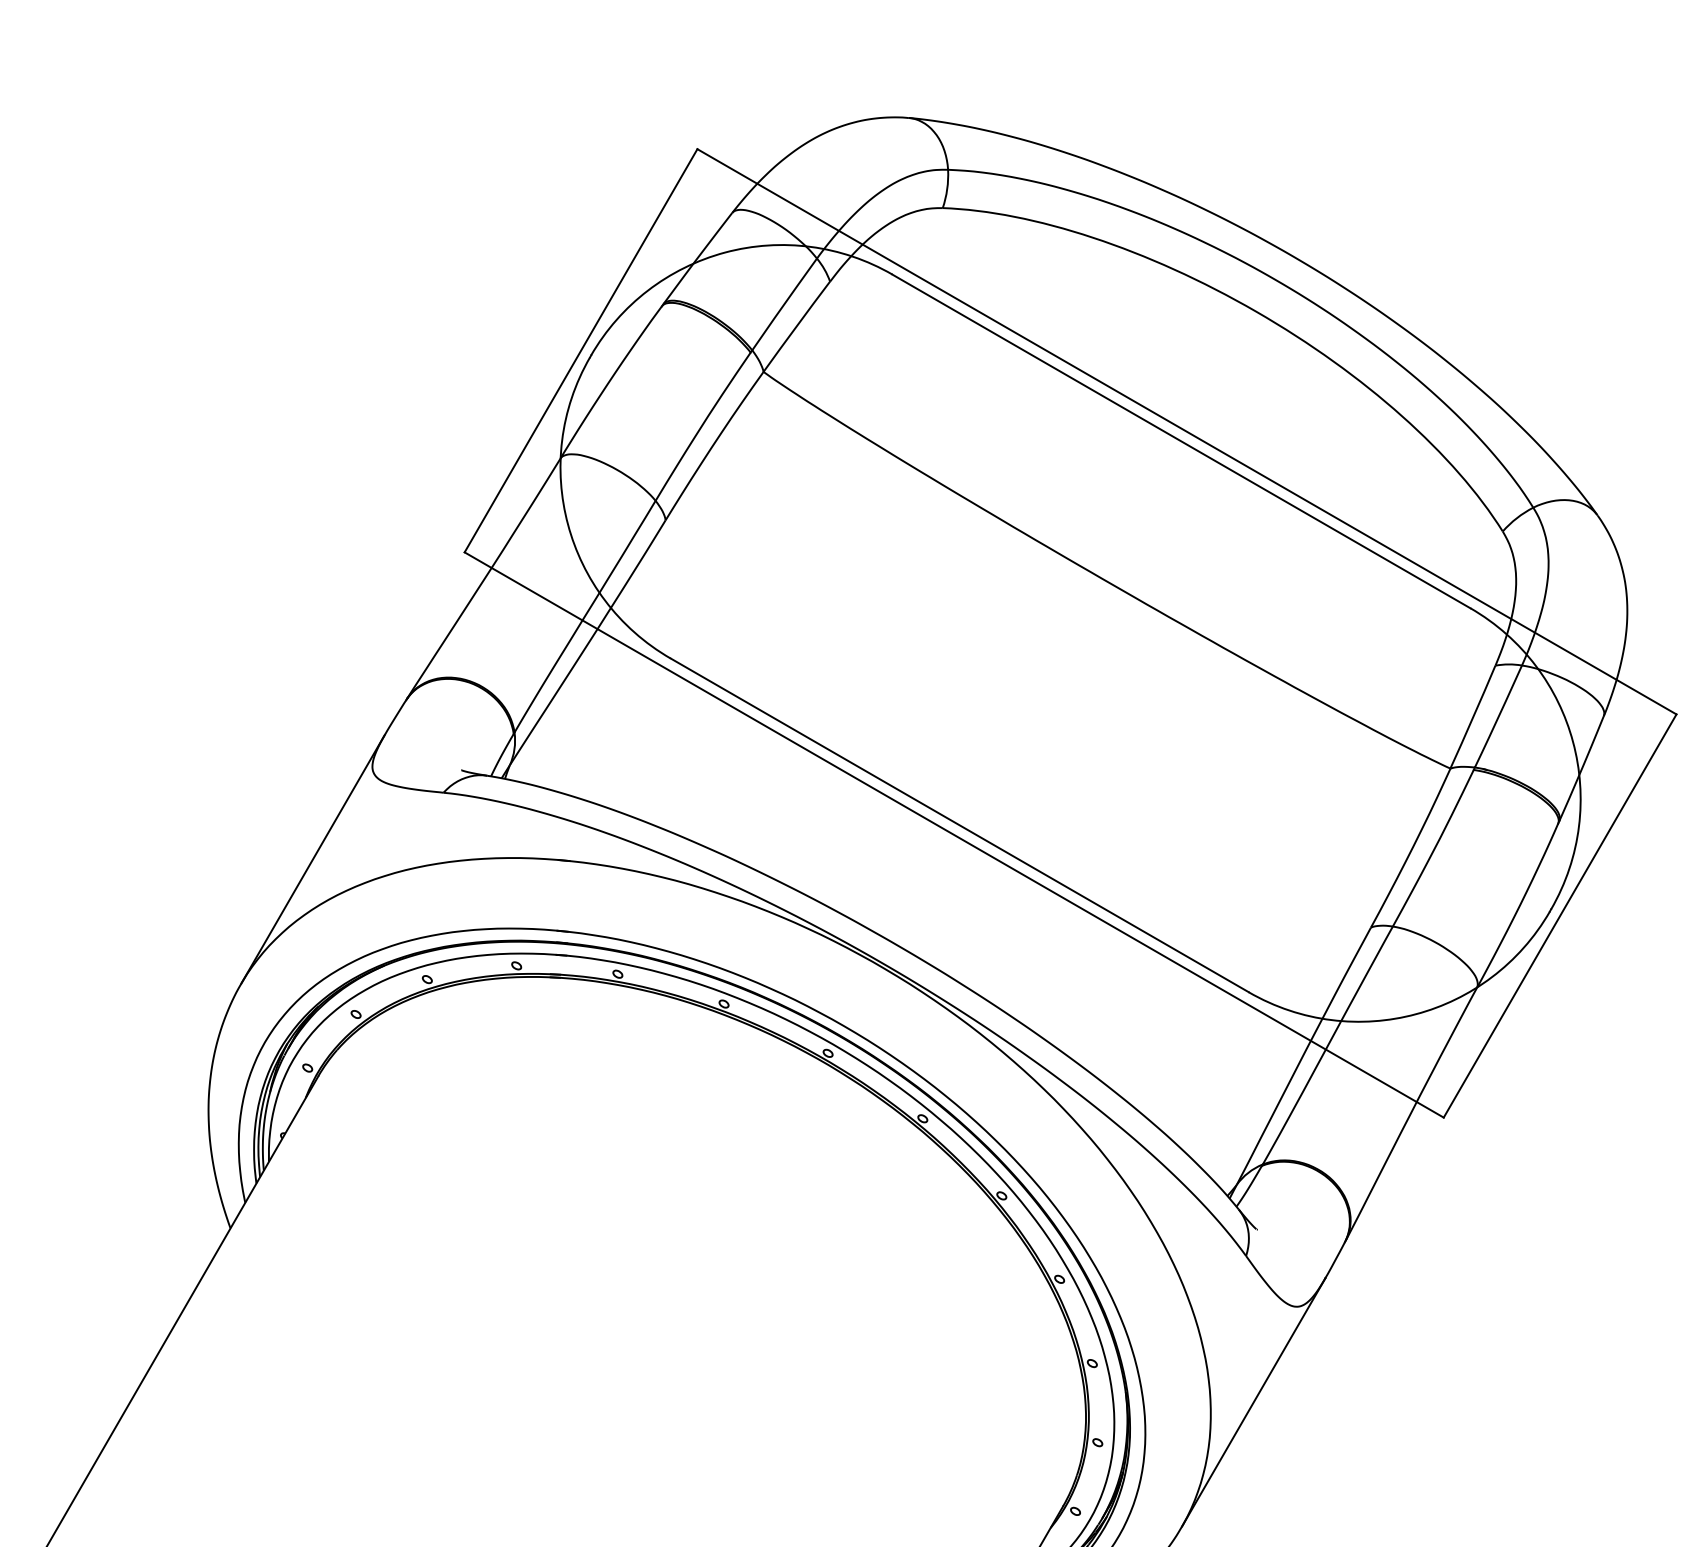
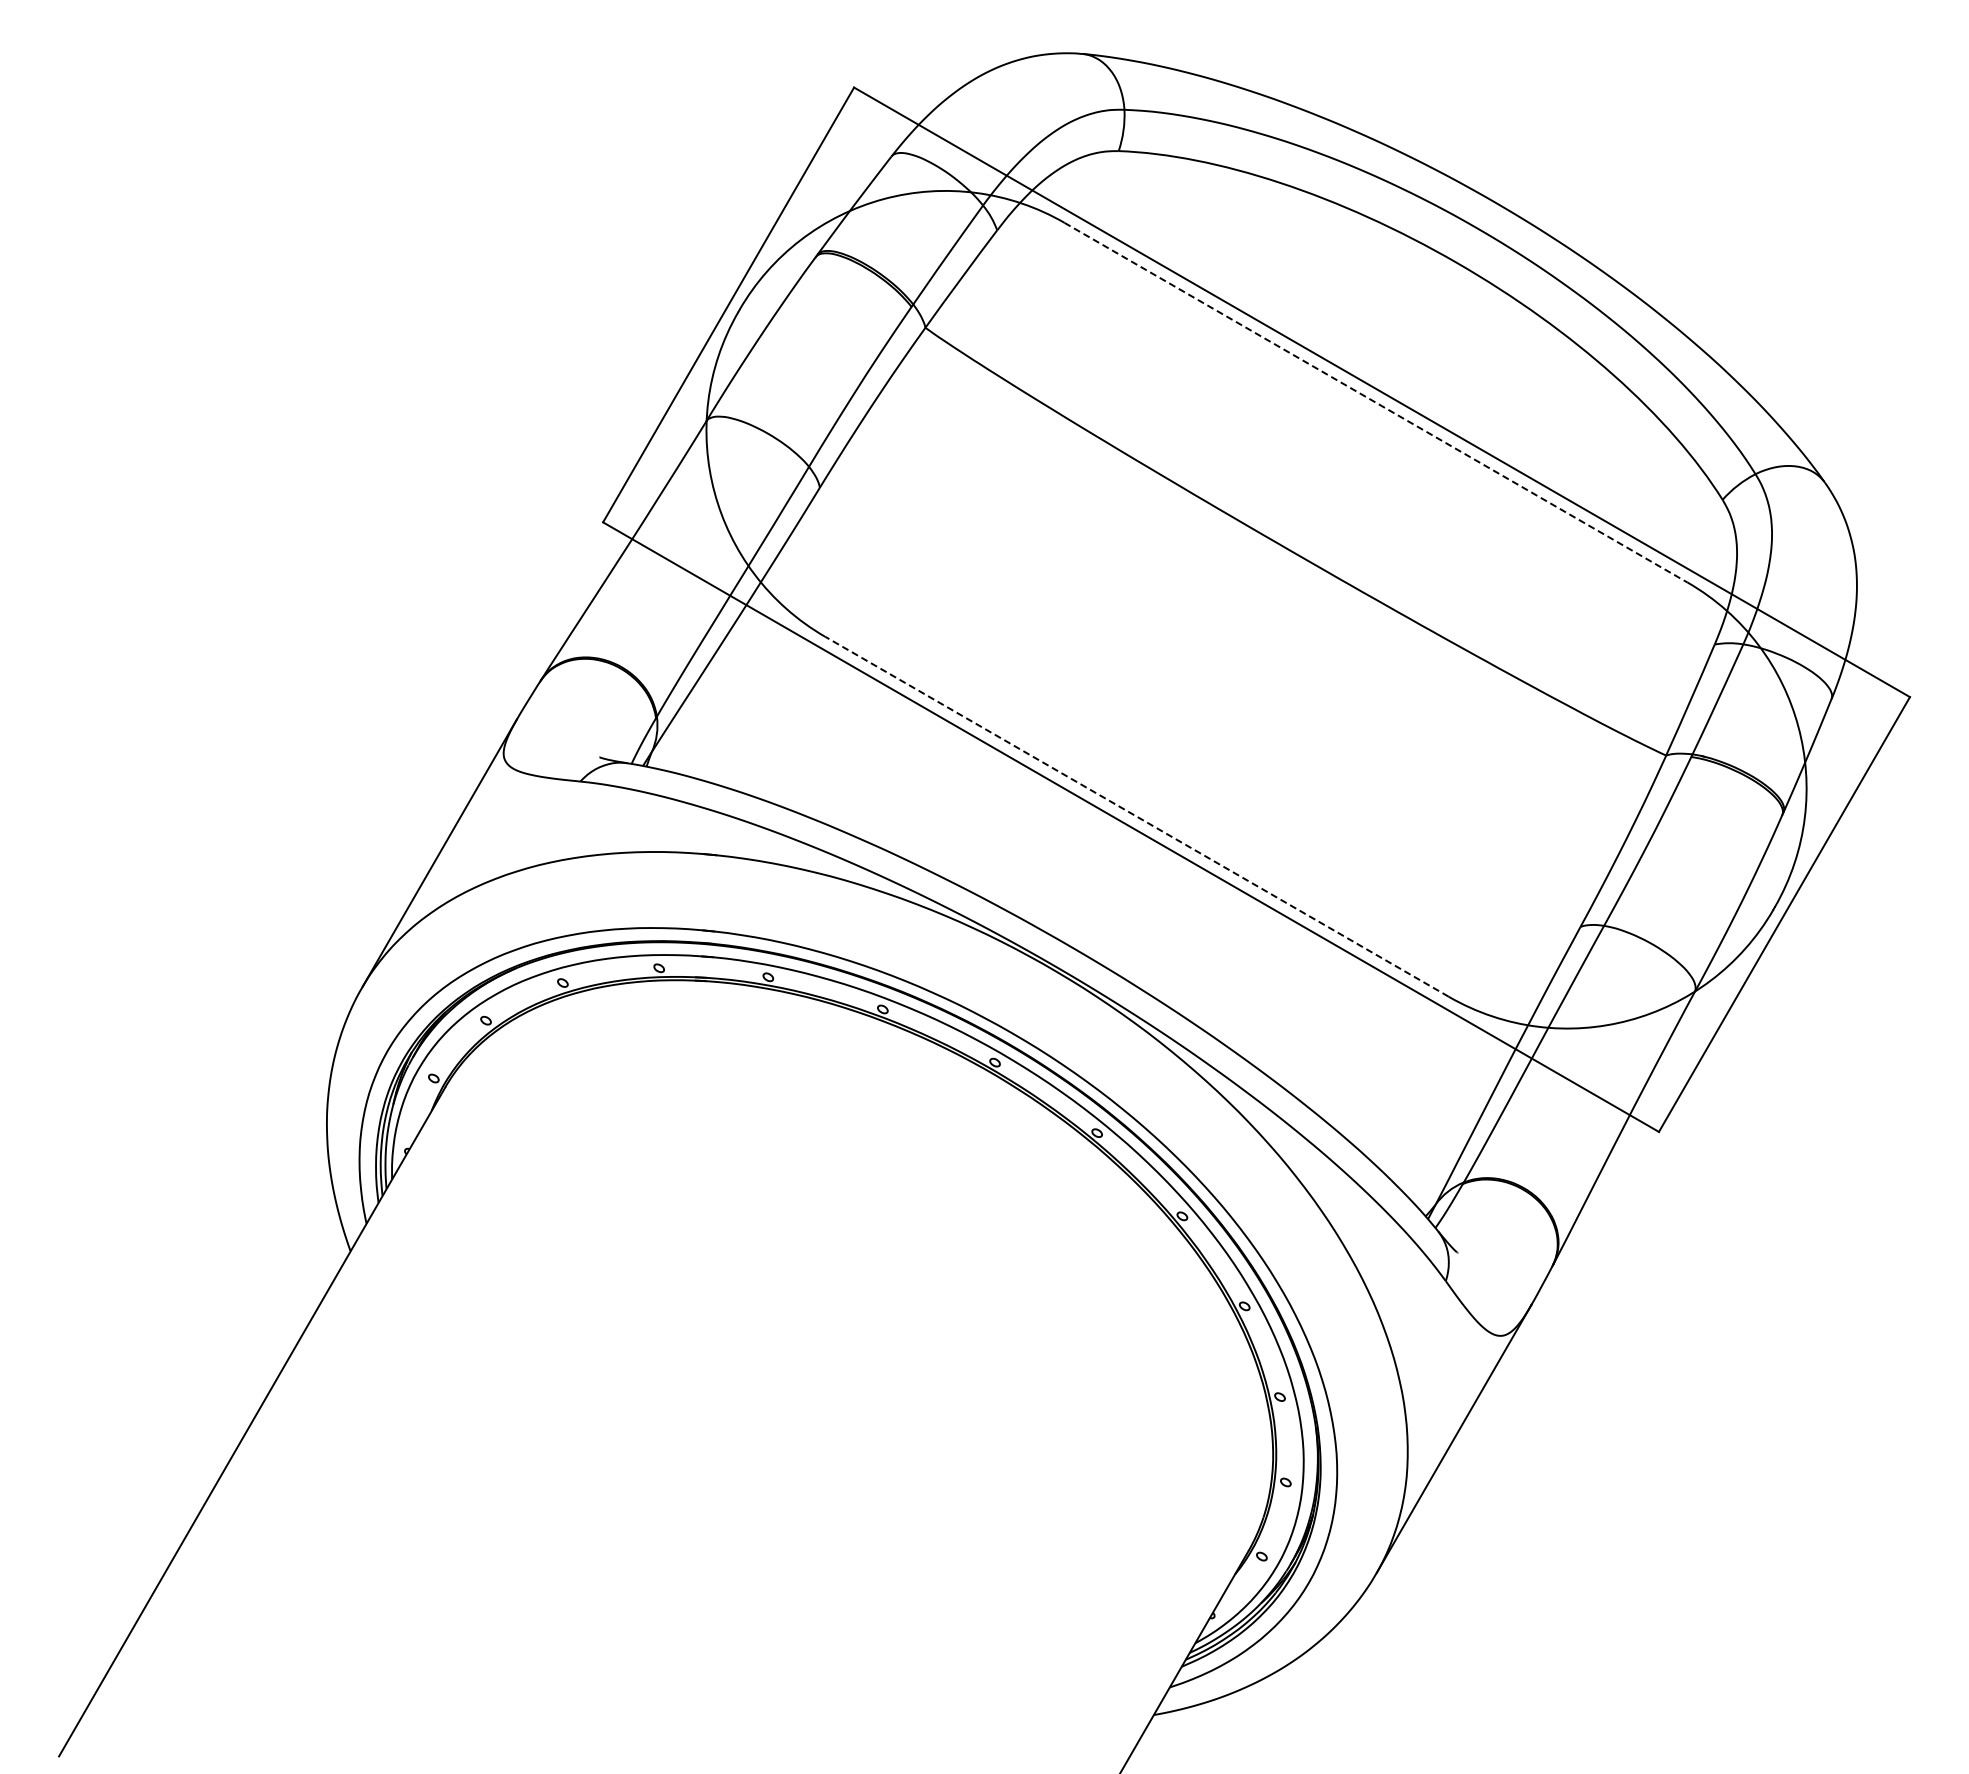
line: (1181, 441) -> (1376, 402), solid -> dashed
line: (960, 825) -> (1137, 816), solid -> dashed

